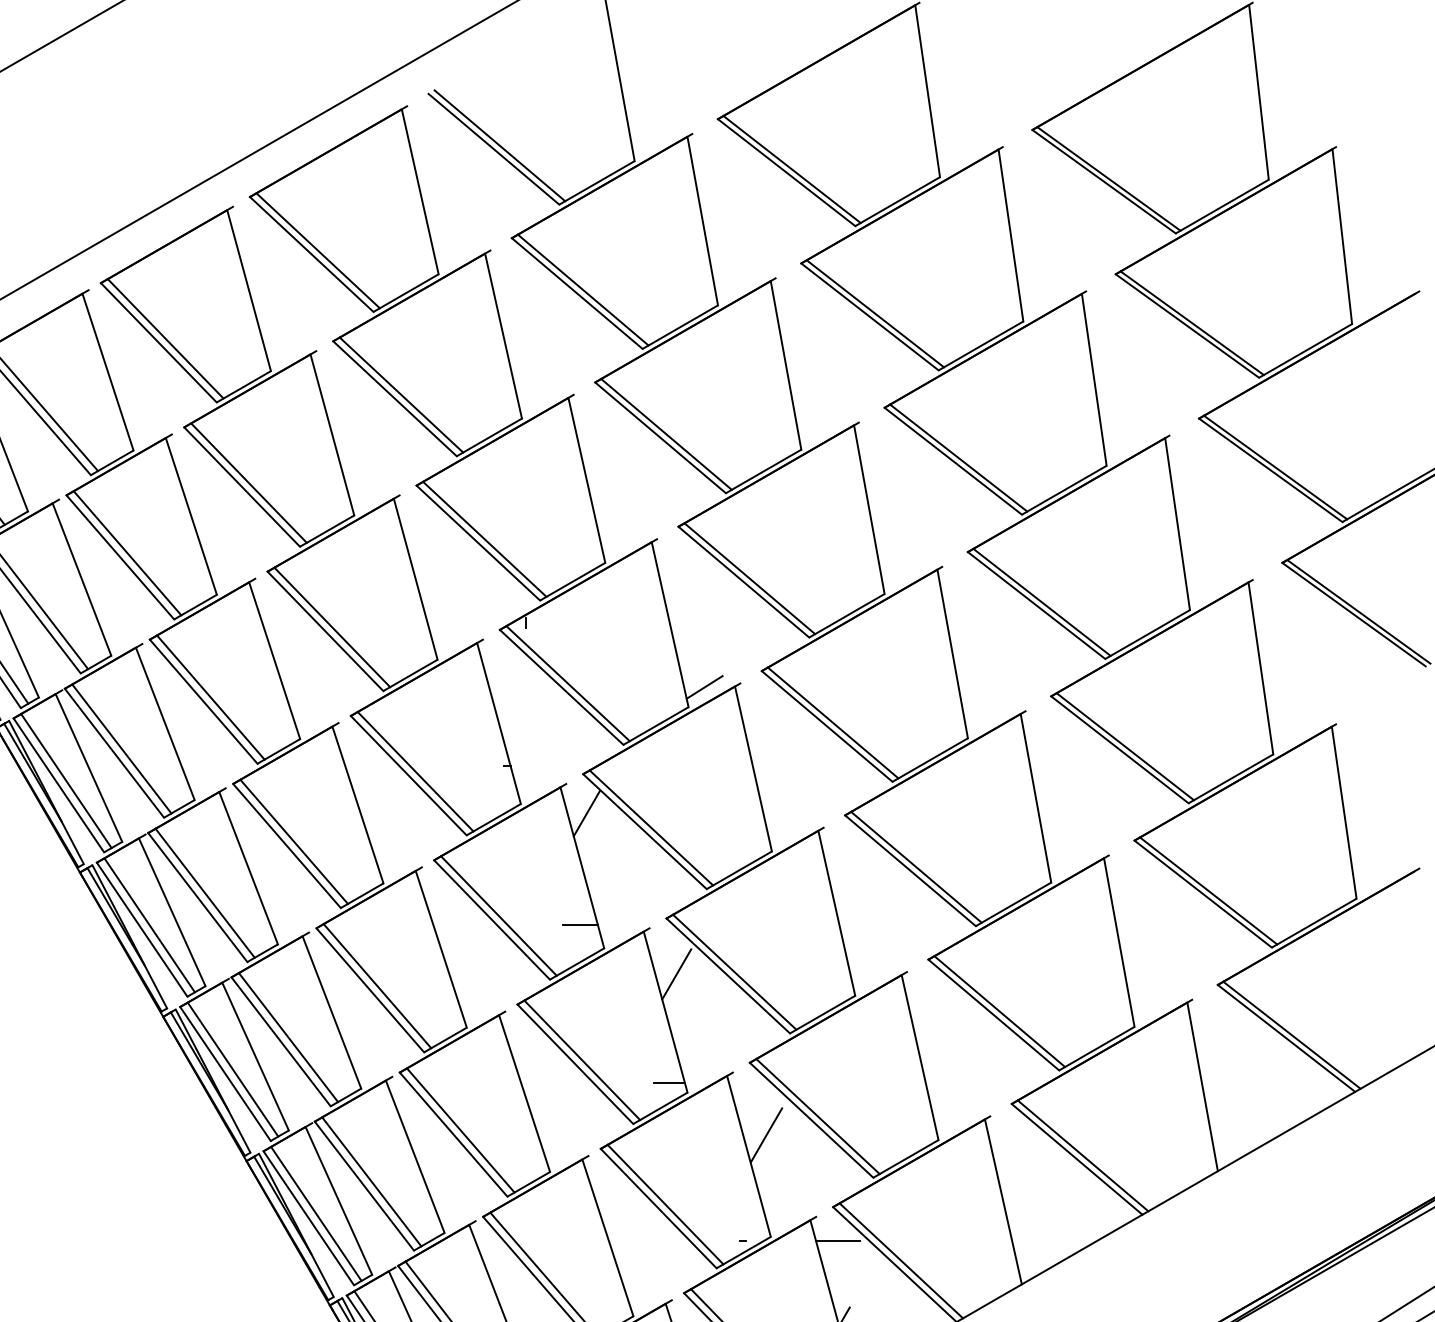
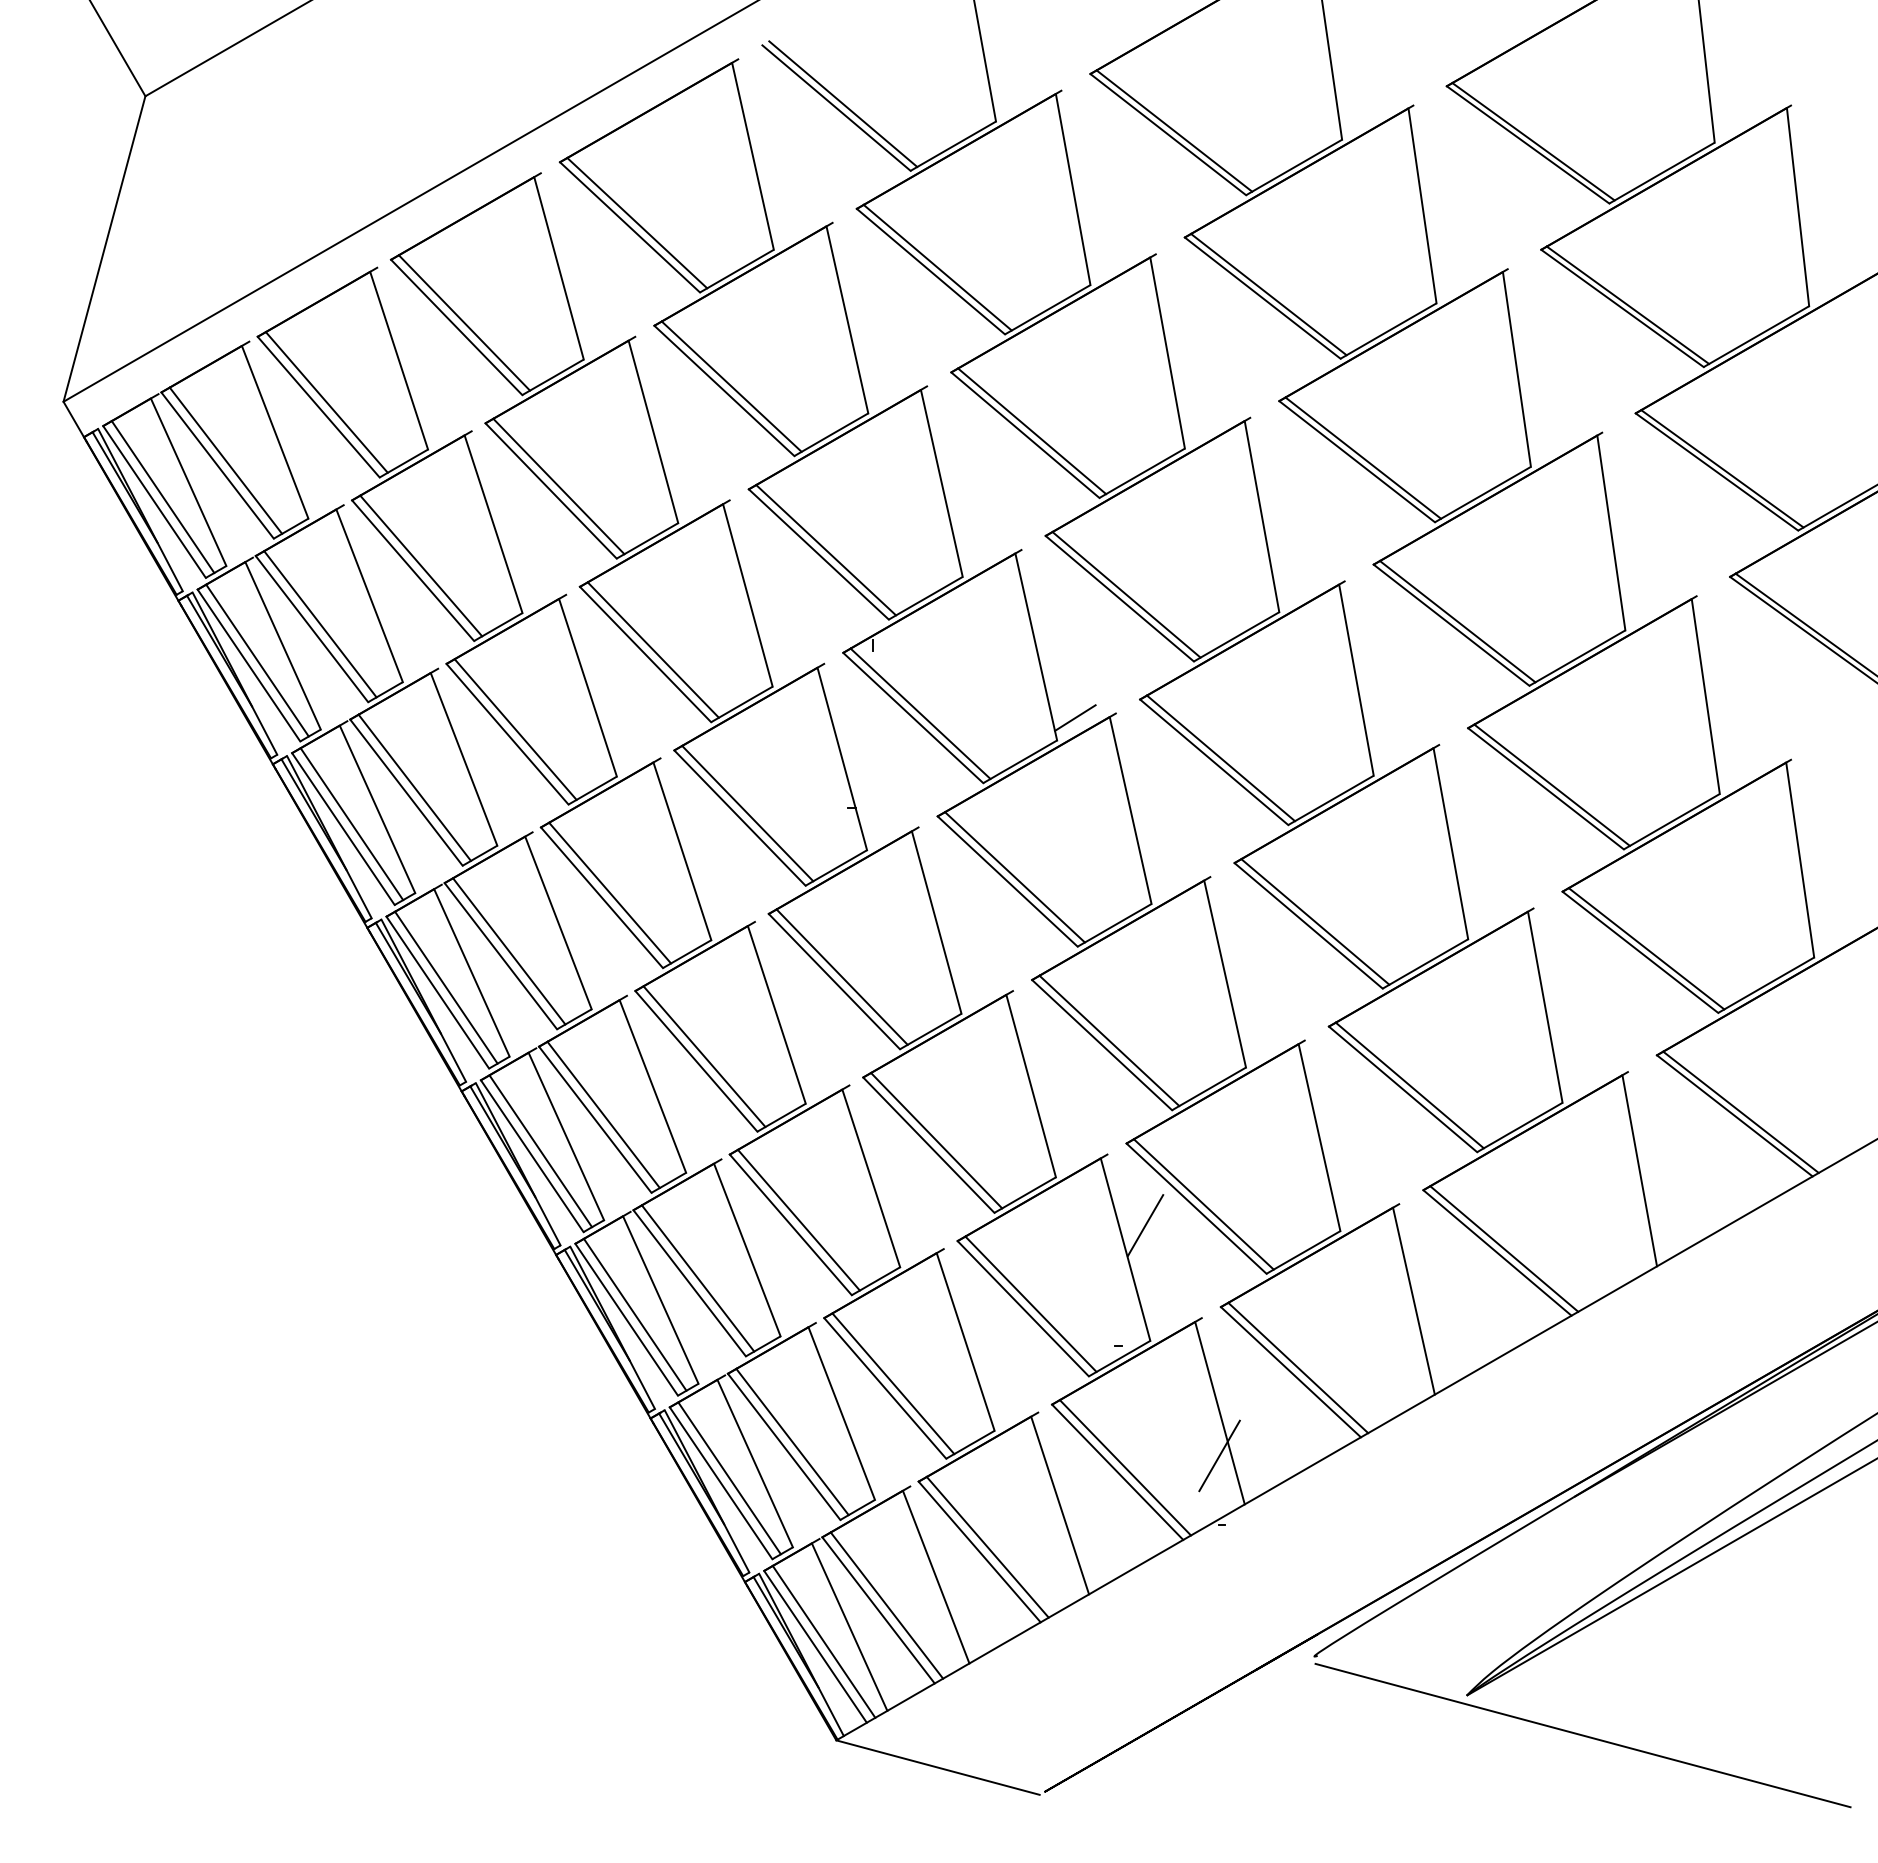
line: (586, 813) -> (941, 860), removed
line: (580, 925) -> (934, 987), removed
line: (676, 973) -> (1043, 1042), removed
line: (669, 1083) -> (1035, 1166), removed
line: (838, 1241) -> (1226, 1345), removed

